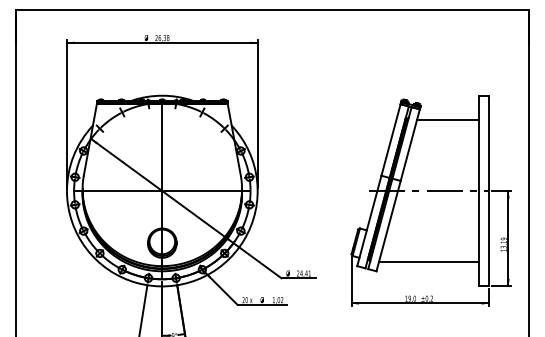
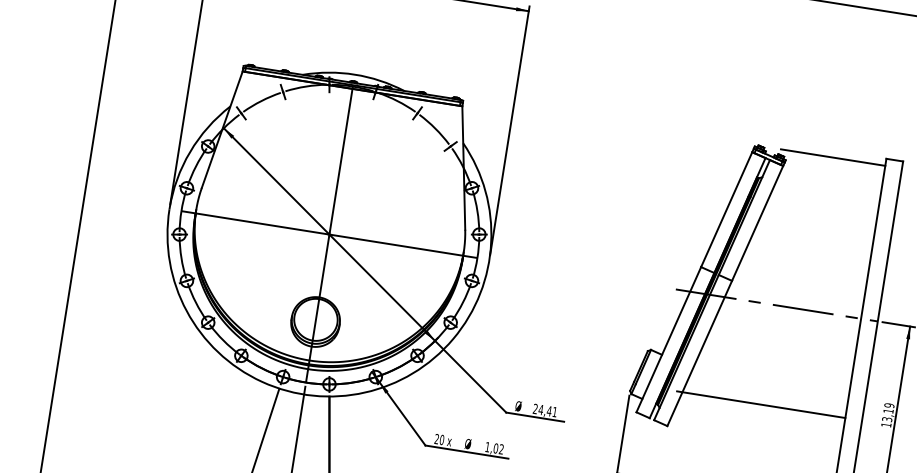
line: (448, 119) -> (833, 157), moved
line: (428, 262) -> (760, 405), moved

